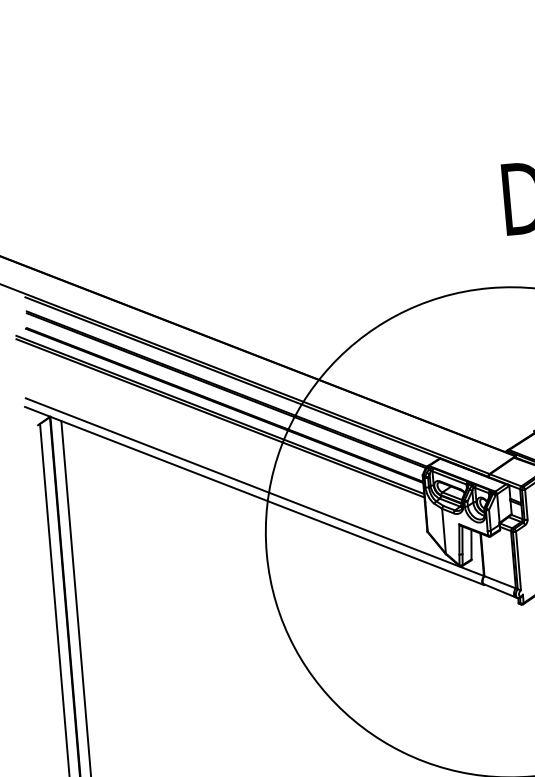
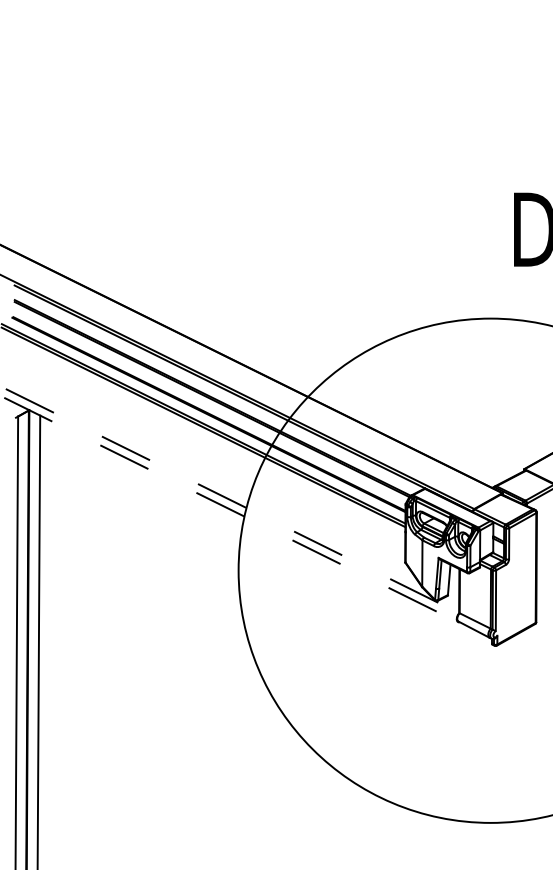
line: (254, 487) -> (232, 501), solid -> dashed
line: (254, 496) -> (231, 510), solid -> dashed

